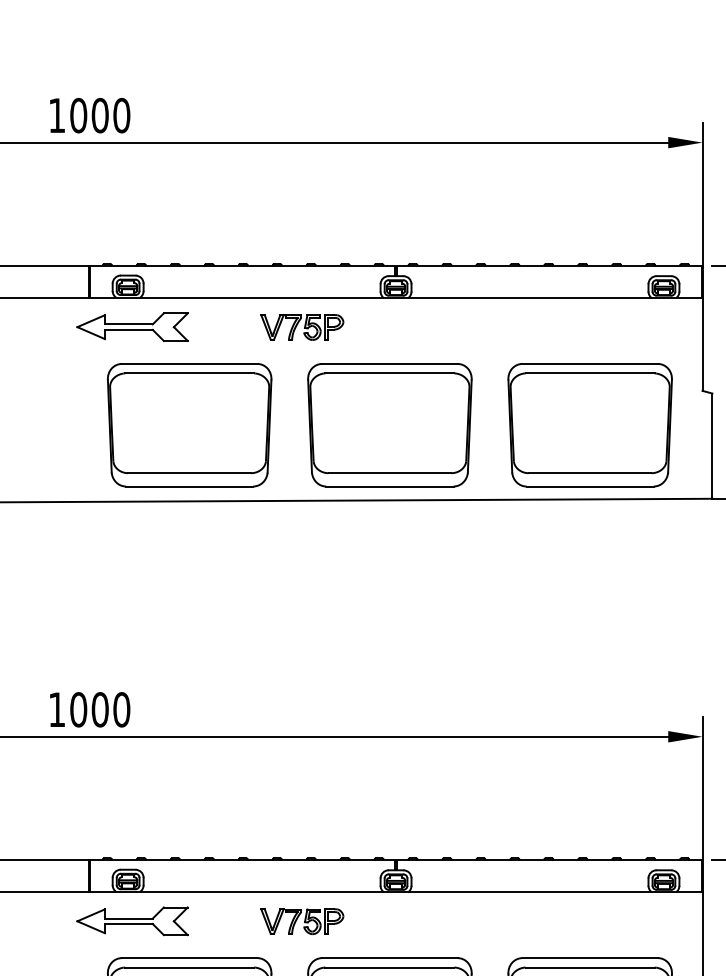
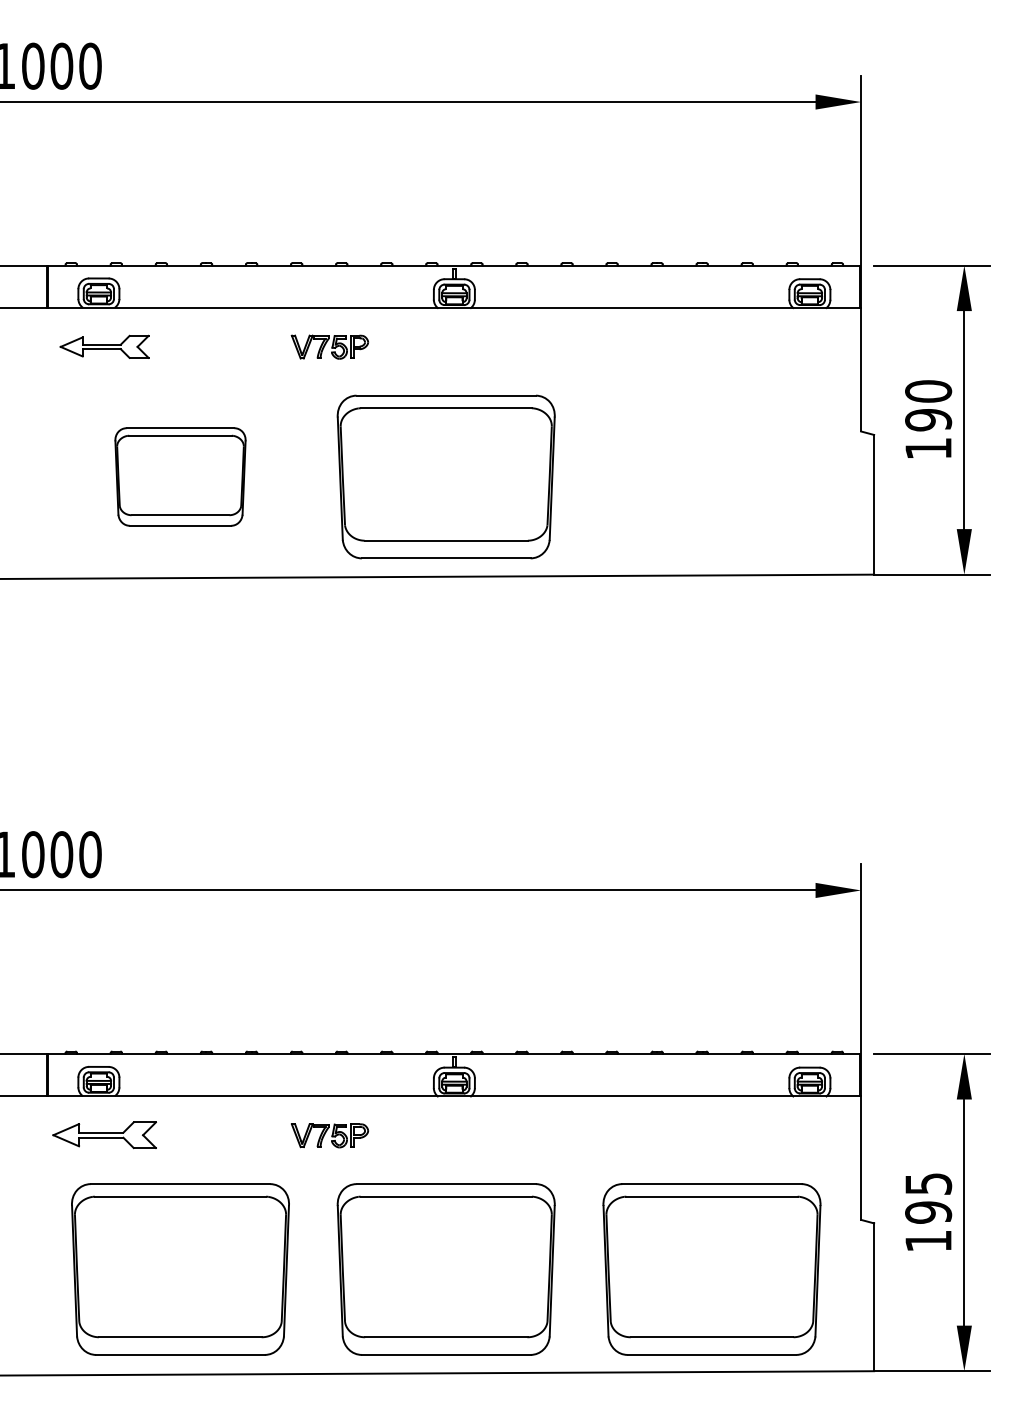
part: (132, 326) -> (104, 346), size x0.6
part: (301, 326) -> (329, 346), size x0.7
part: (189, 424) -> (180, 476), size x0.6
part: (589, 424) -> (711, 476), removed
part: (132, 920) -> (104, 1134), size x0.7
part: (301, 921) -> (329, 1135), size x0.7

